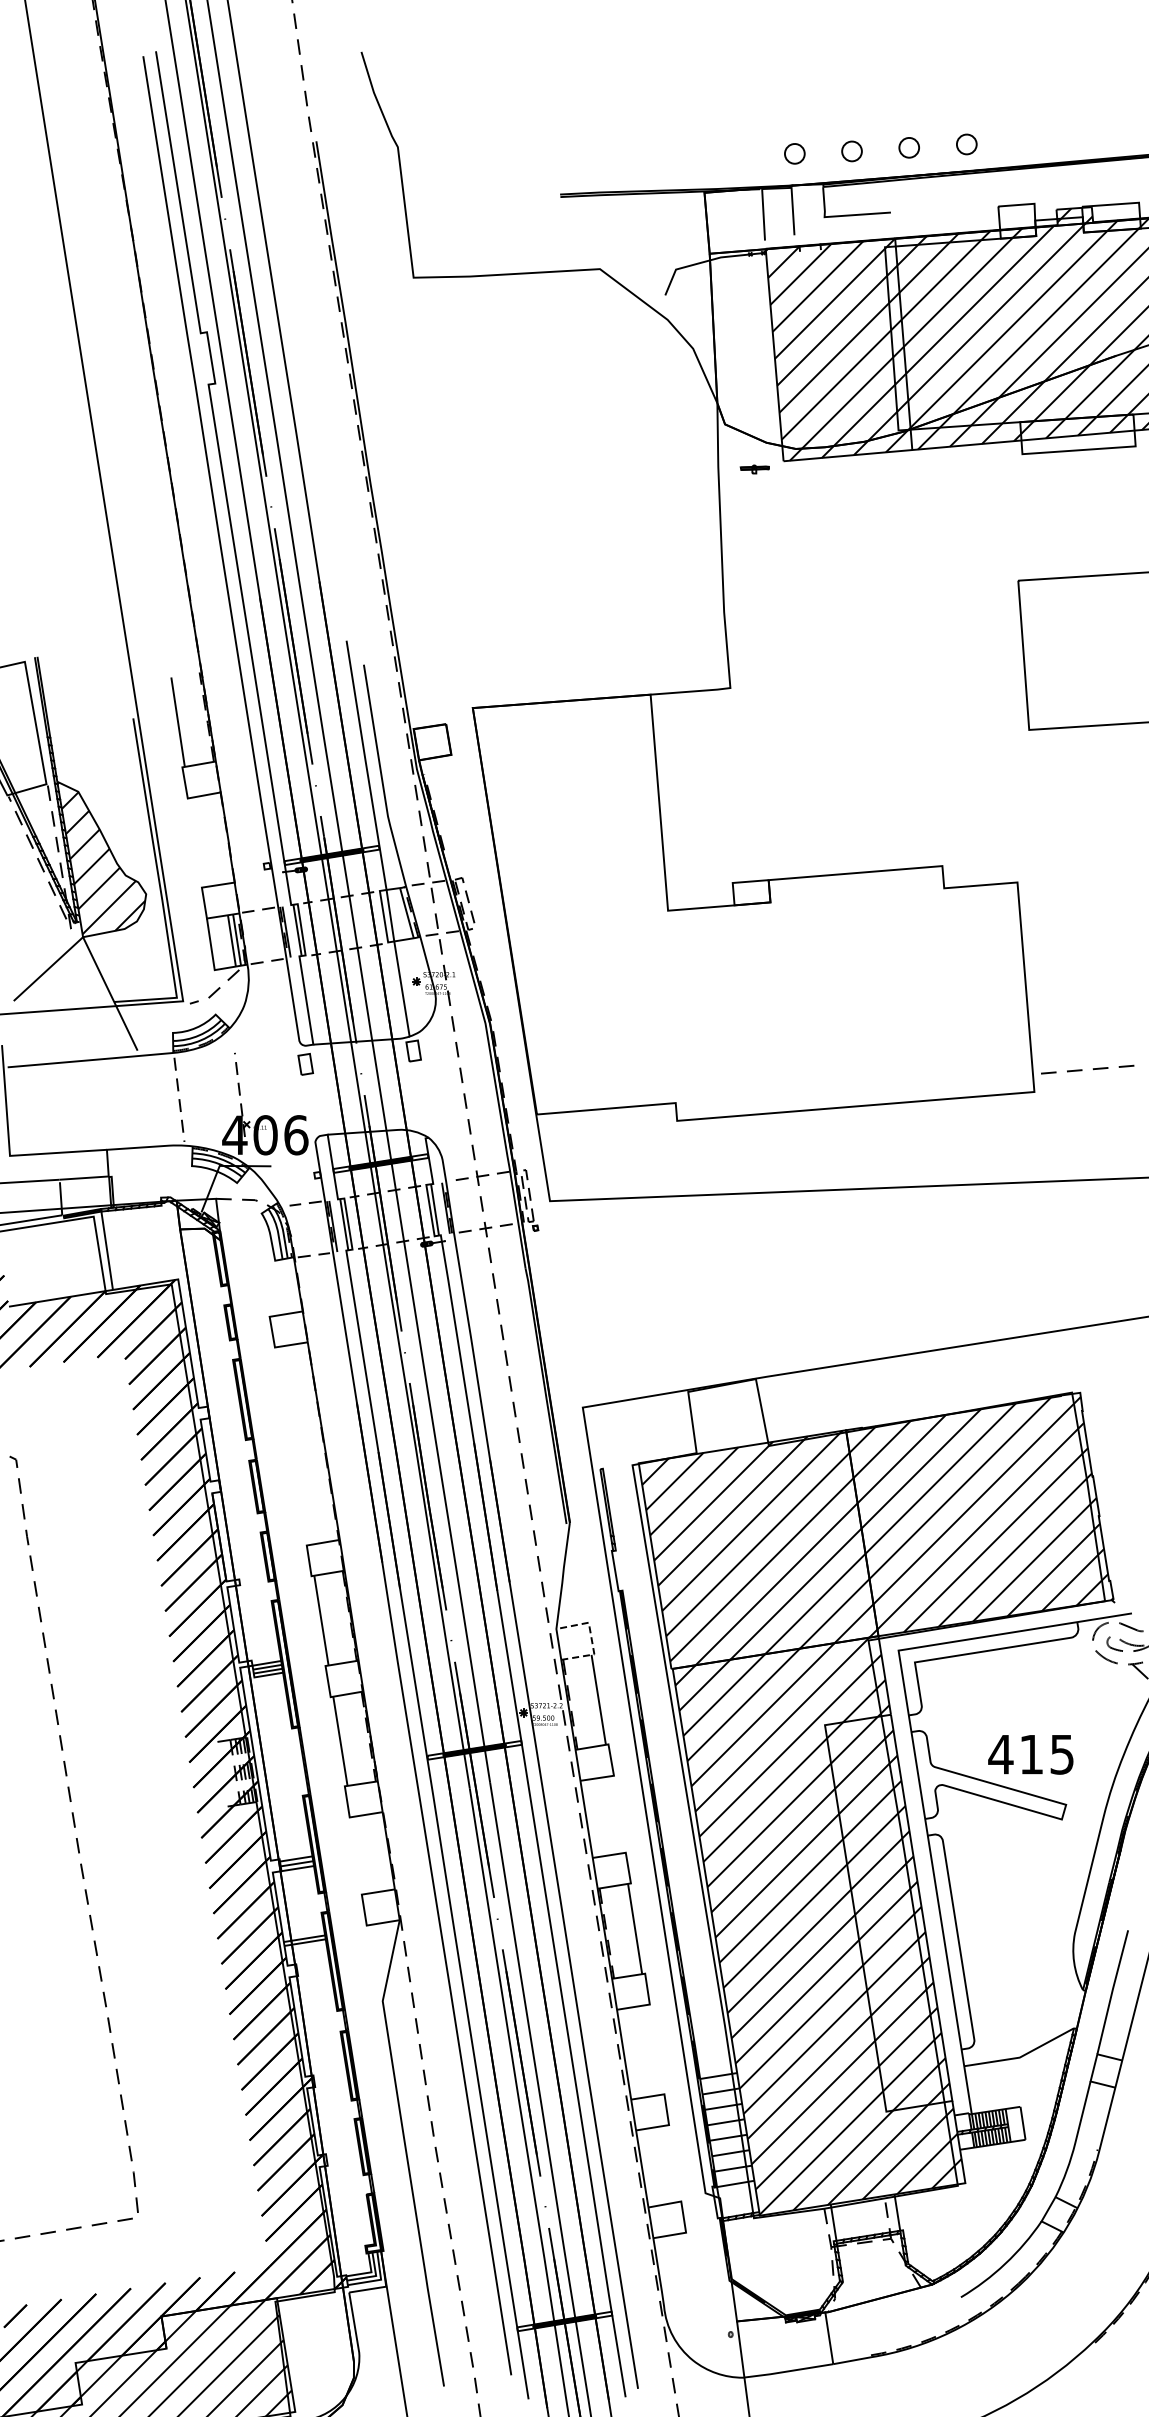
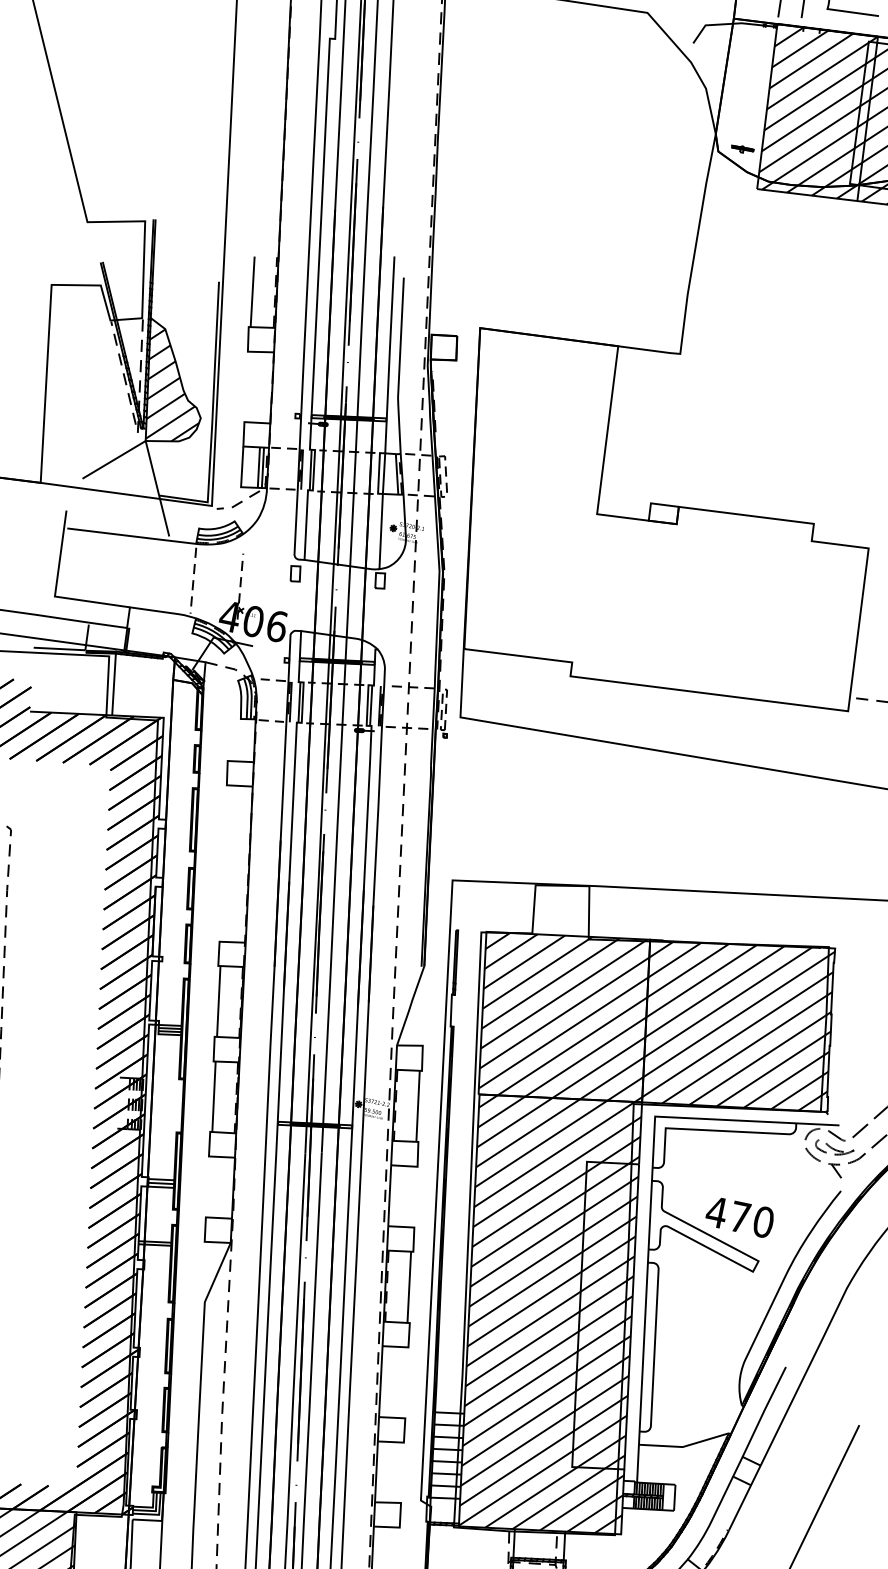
part: (754, 469) -> (742, 149), moved
line: (591, 1638) -> (422, 1058), dashed -> solid
text: (1047, 1754) -> (752, 1219), 415 -> 470

